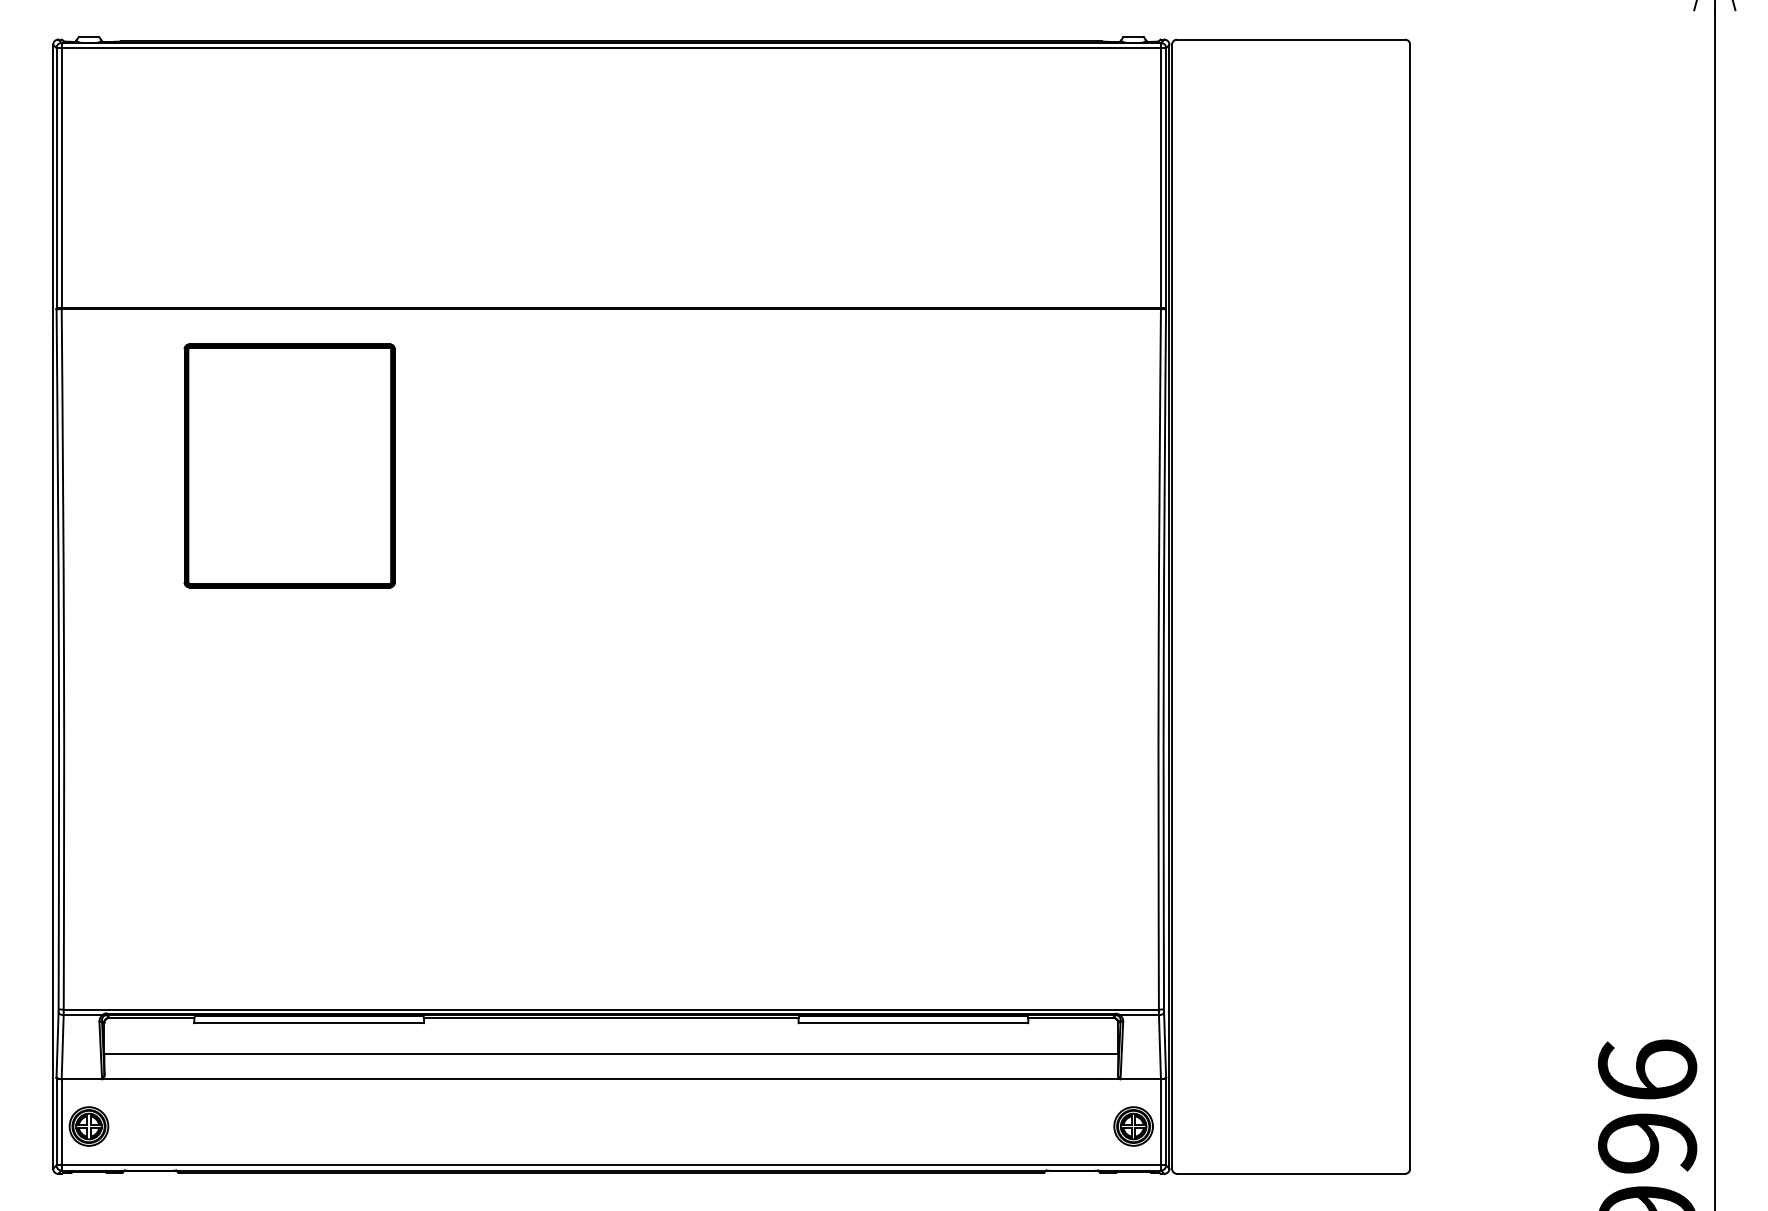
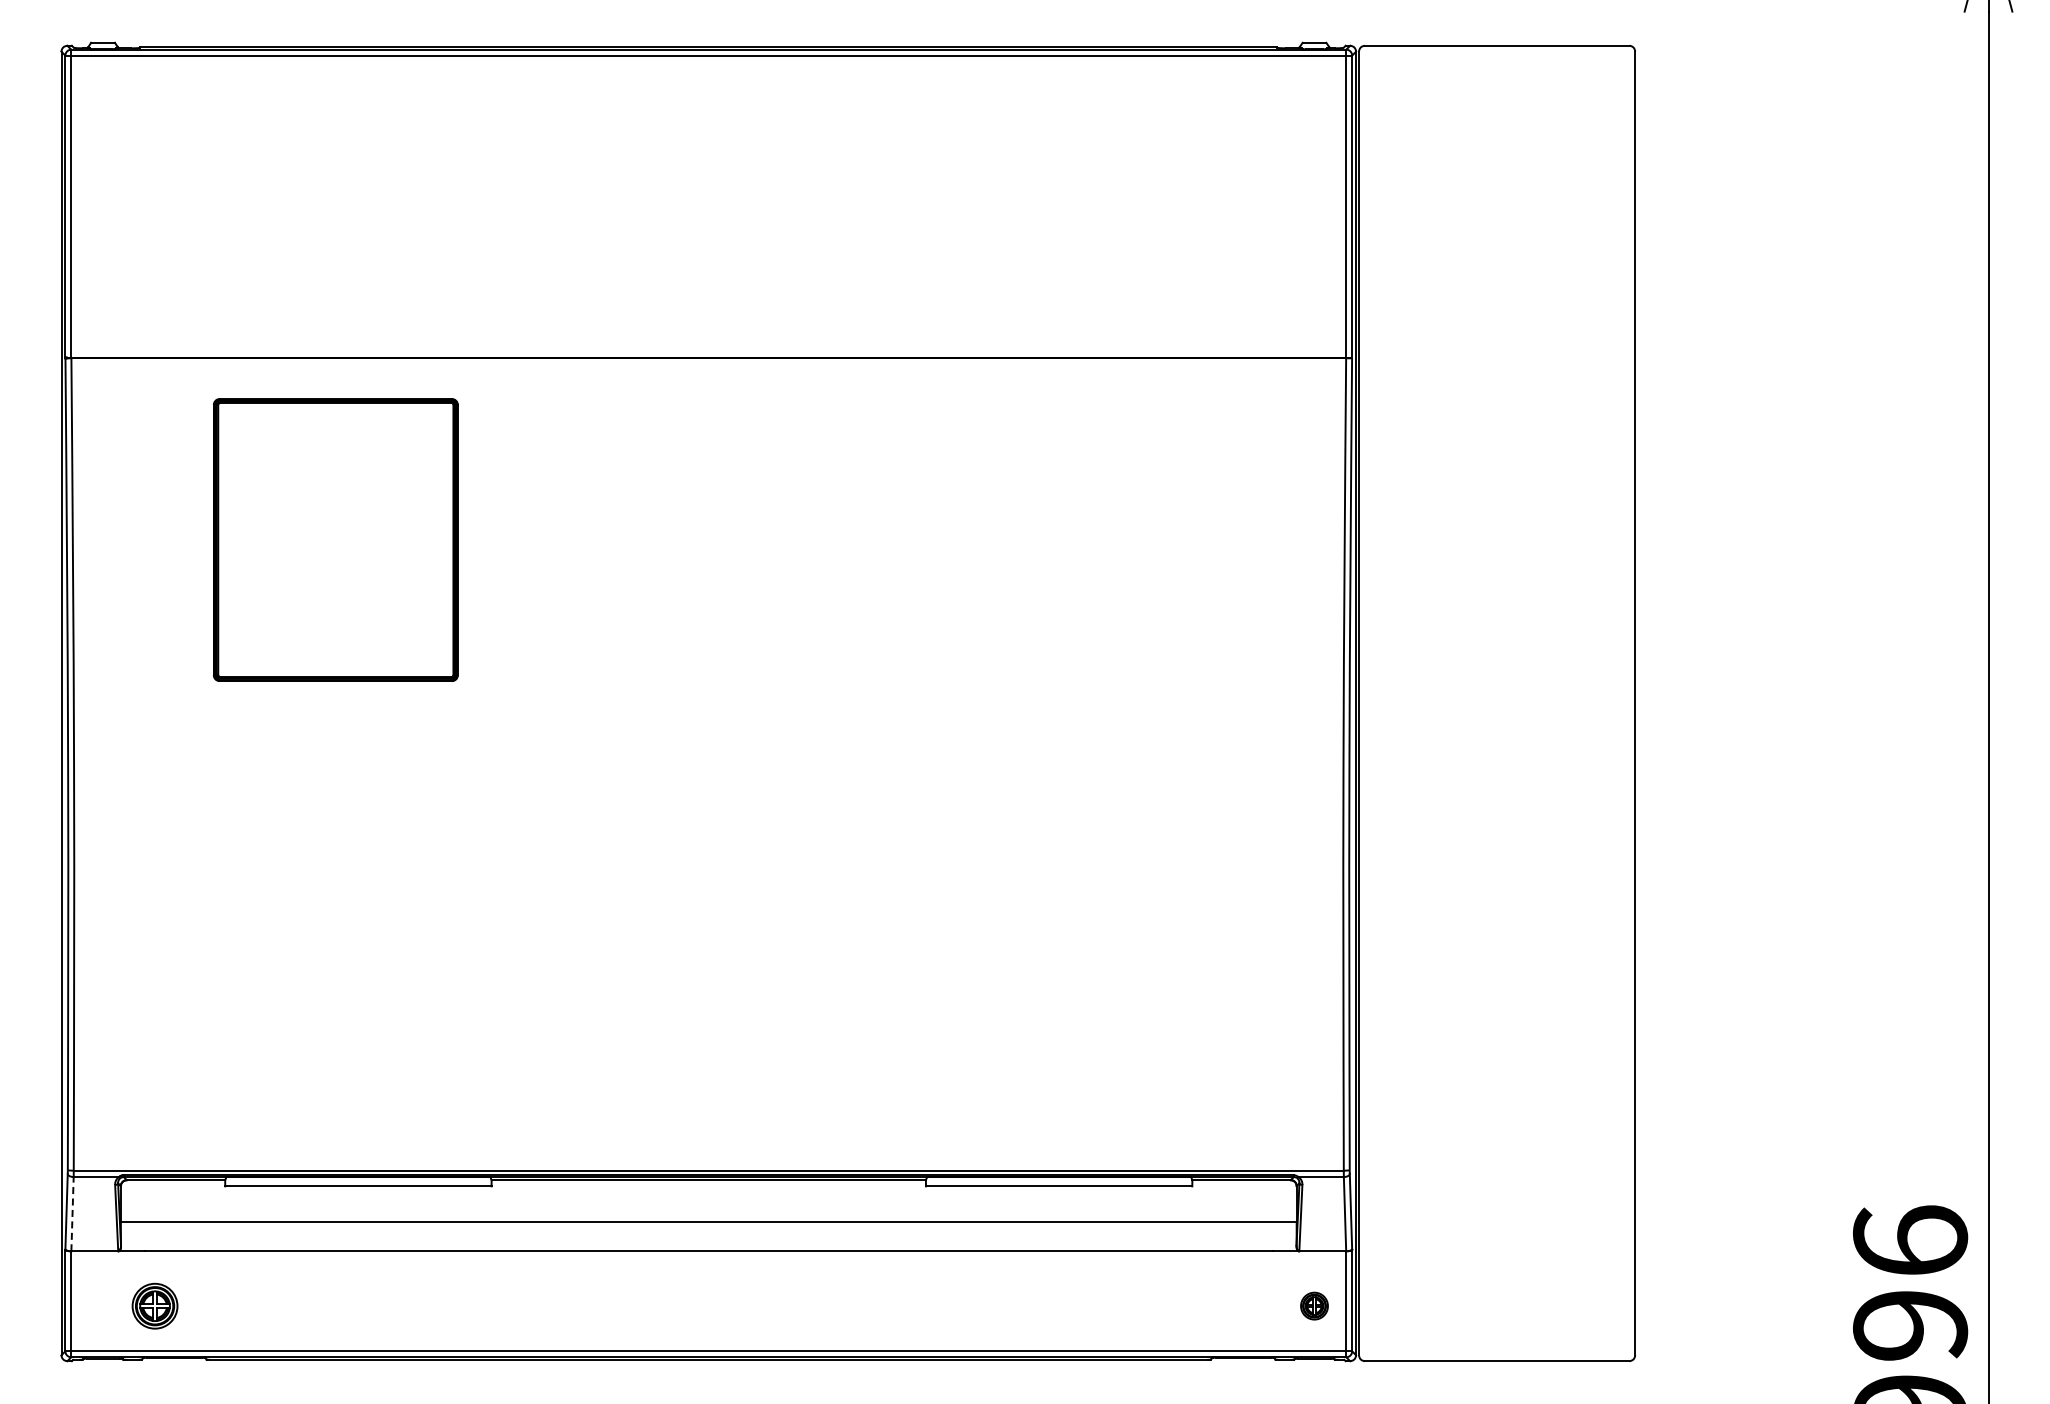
line: (62, 1046) -> (72, 1213), solid -> dashed
part: (88, 1125) -> (154, 1305), moved
part: (1133, 1125) -> (1314, 1305), size x0.6

